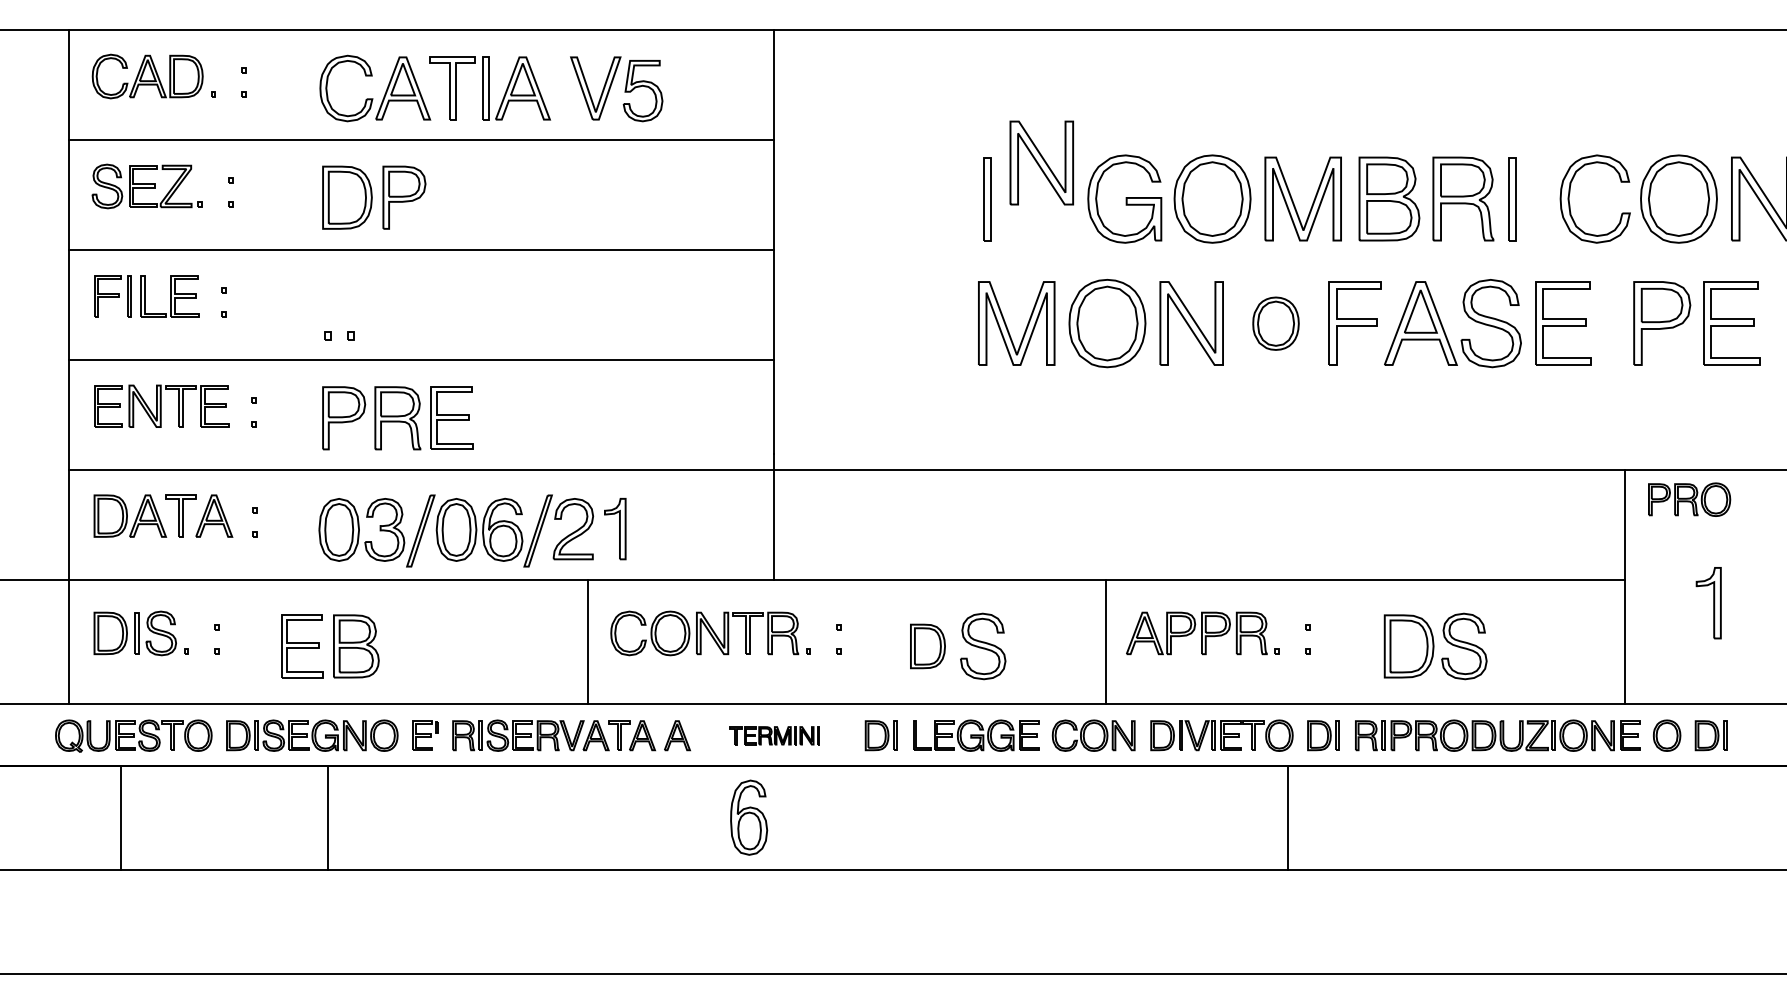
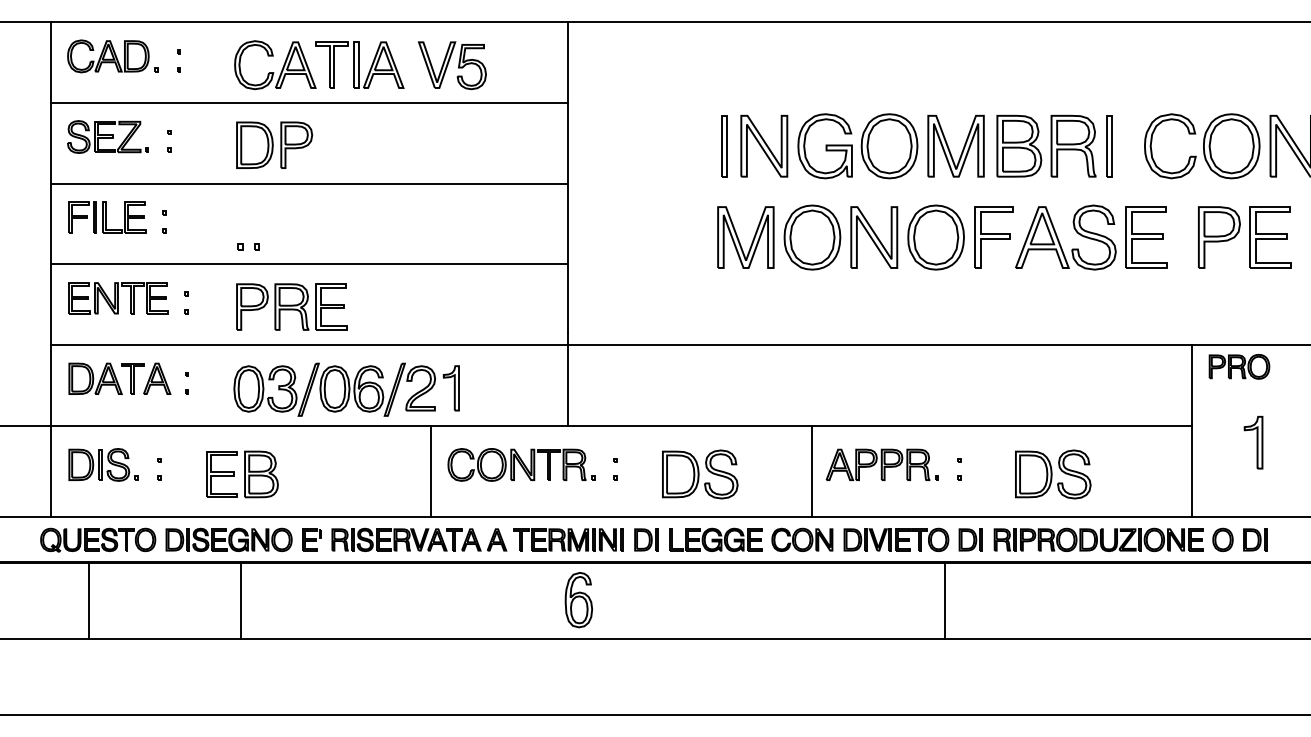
part: (1041, 162) -> (764, 145), moved
part: (1275, 323) -> (935, 237), size x1.67
part: (927, 646) -> (680, 474), size x1.43
part: (774, 735) -> (568, 539), size x1.67
part: (749, 817) -> (579, 599), moved

